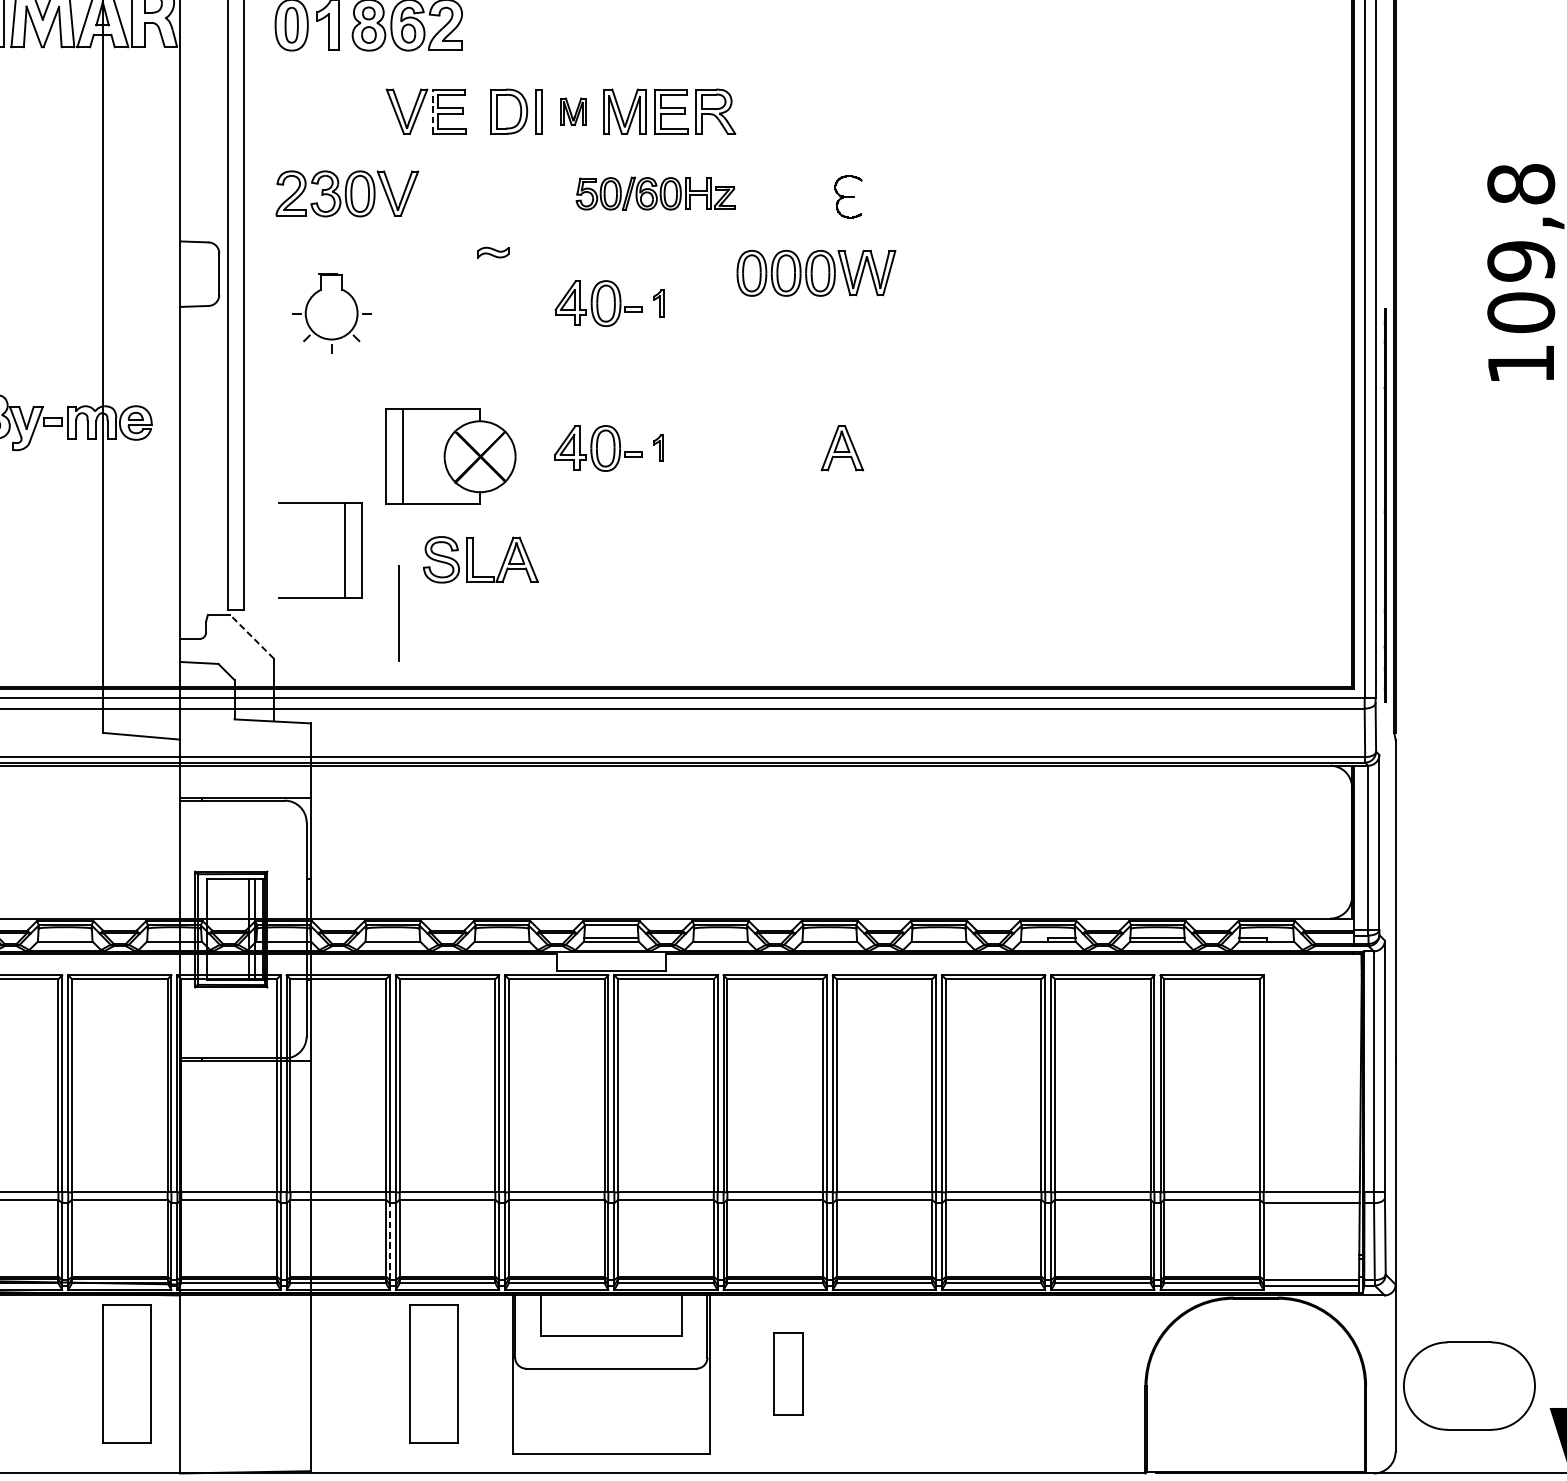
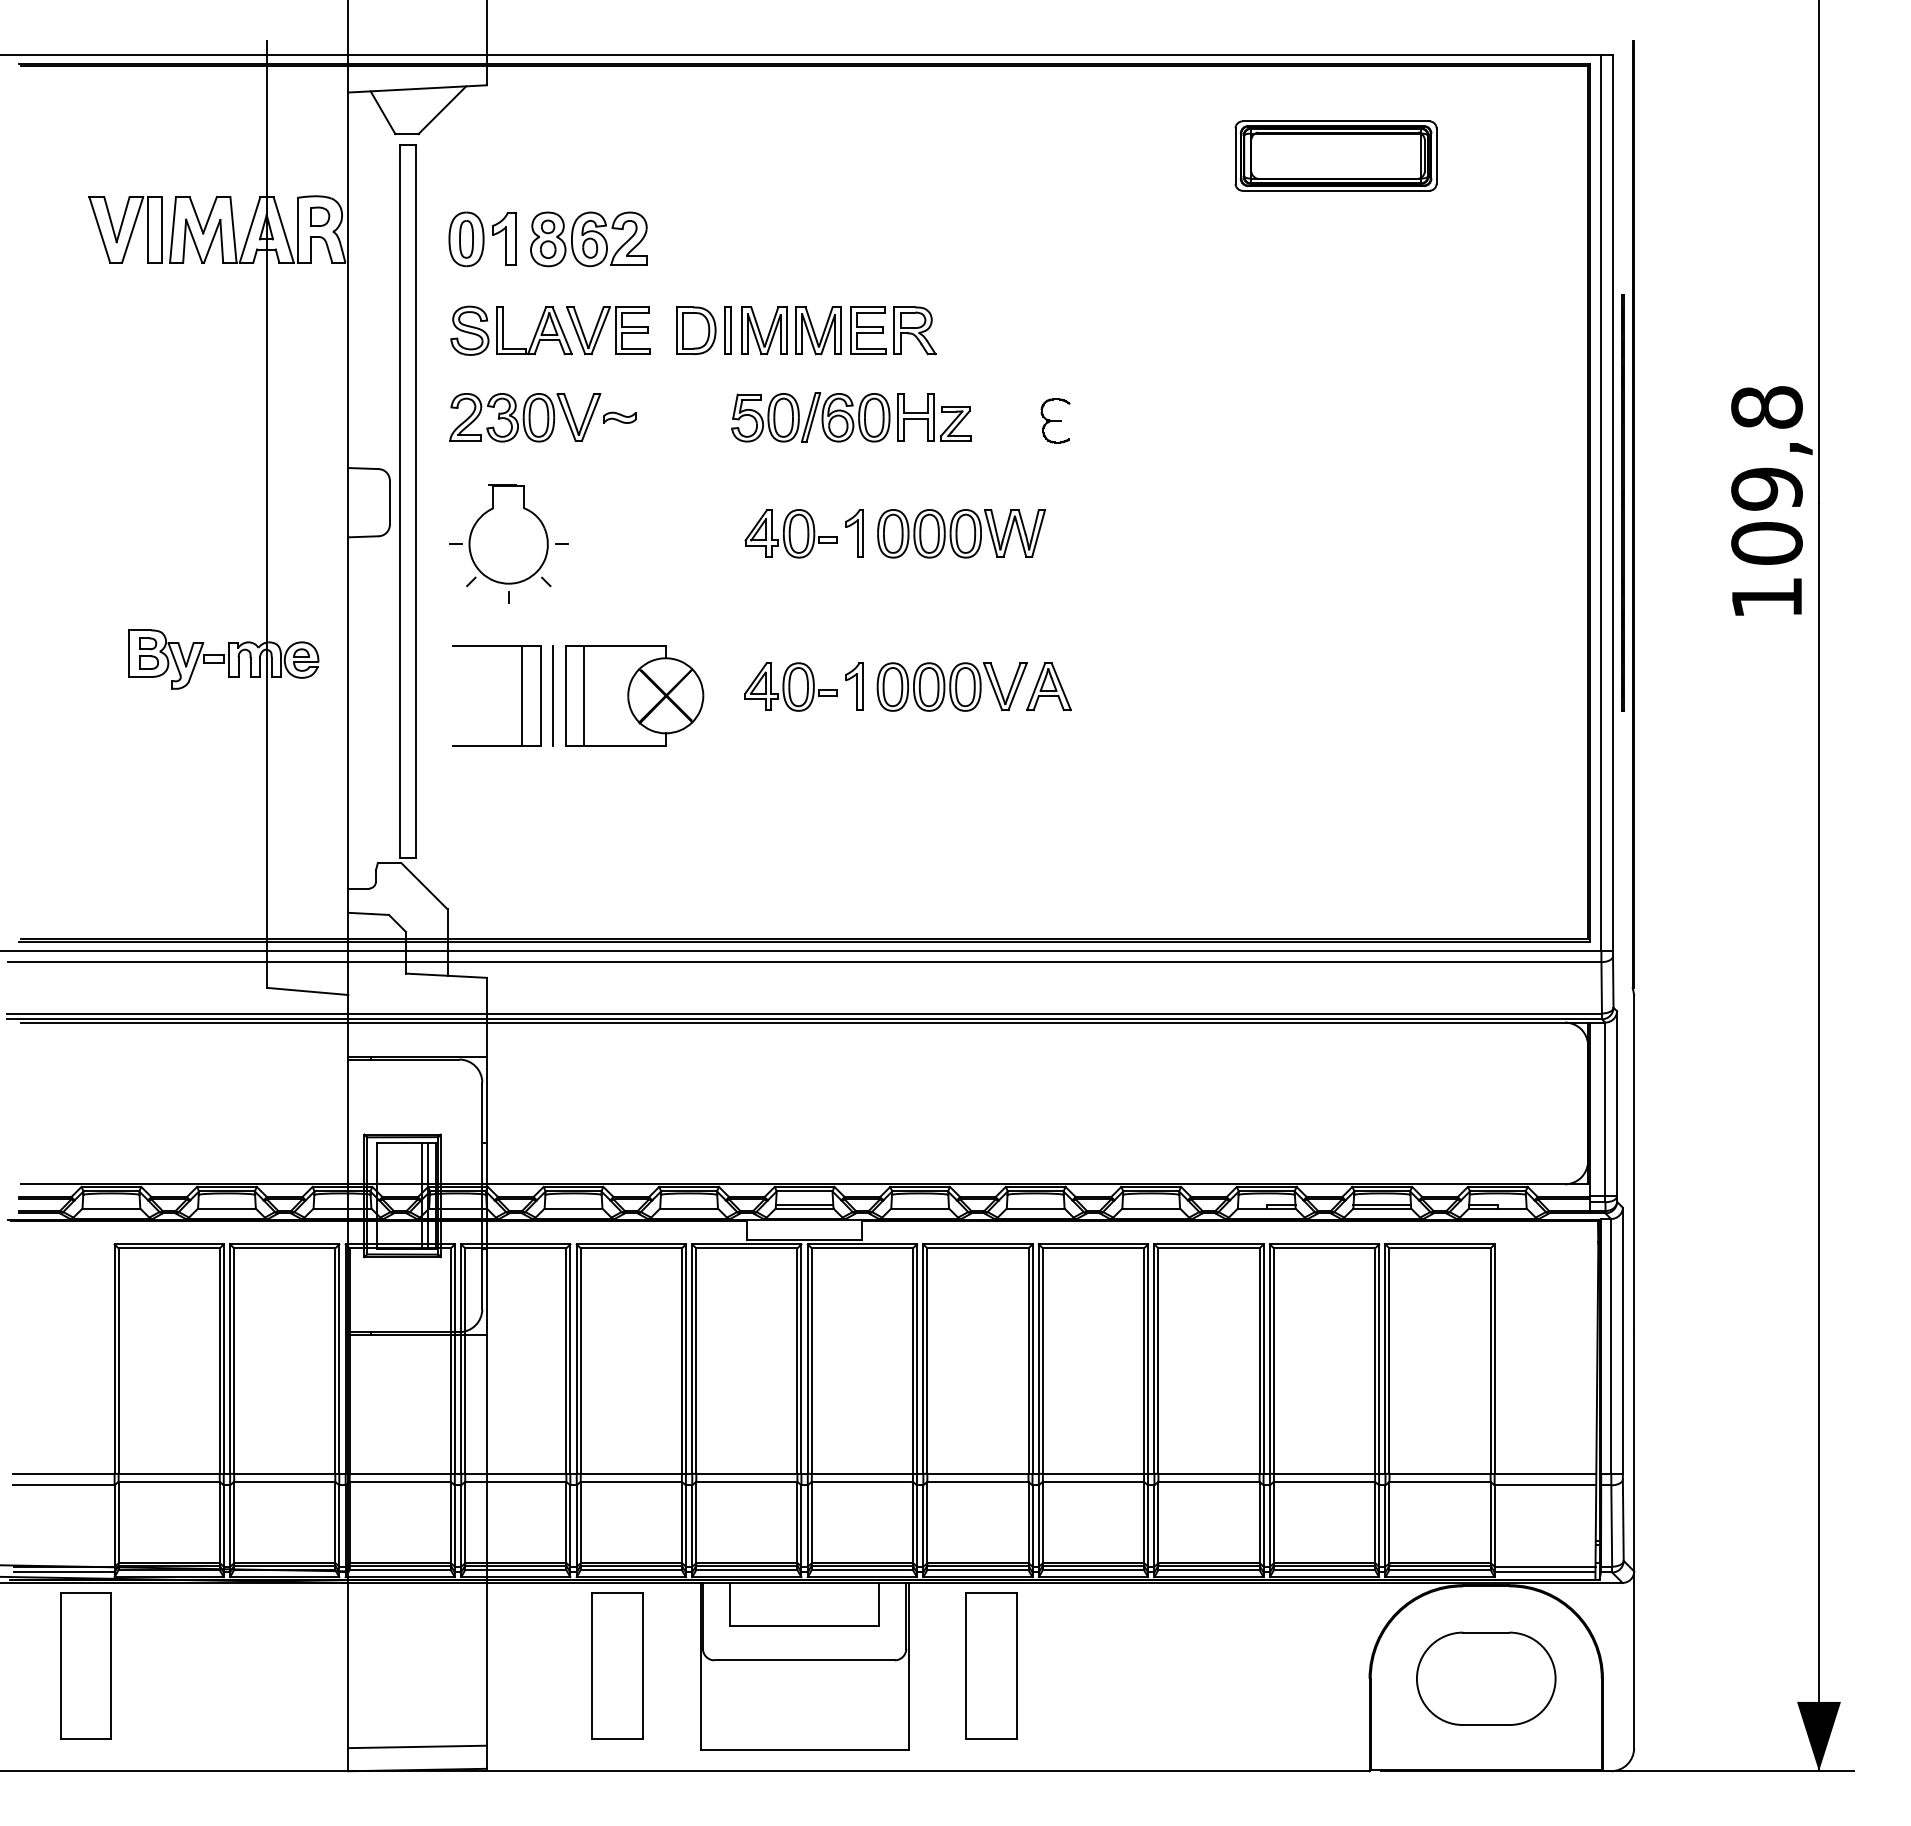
line: (432, 111) -> (615, 330), dashed -> solid
part: (573, 111) -> (764, 330), size x1.67
part: (655, 193) -> (851, 417), size x1.43
part: (493, 252) -> (619, 417), moved
part: (816, 273) -> (961, 533), moved
part: (658, 303) -> (854, 533), size x1.67
part: (331, 312) -> (508, 543), size x1.43
part: (658, 447) -> (854, 686), size x1.67
part: (750, 447) -> (951, 686), added
line: (1384, 505) -> (1622, 502), moved
part: (343, 550) -> (521, 695), moved
part: (473, 559) -> (503, 330), moved
line: (398, 613) -> (552, 695), moved
line: (251, 637) -> (424, 886), dashed -> solid
line: (390, 1242) -> (570, 1526), dashed -> solid
part: (127, 1373) -> (292, 1665), removed
part: (788, 1373) -> (991, 1665), size x1.67
part: (1469, 1385) -> (1486, 1678), moved
line: (245, 1450) -> (417, 1746), added

